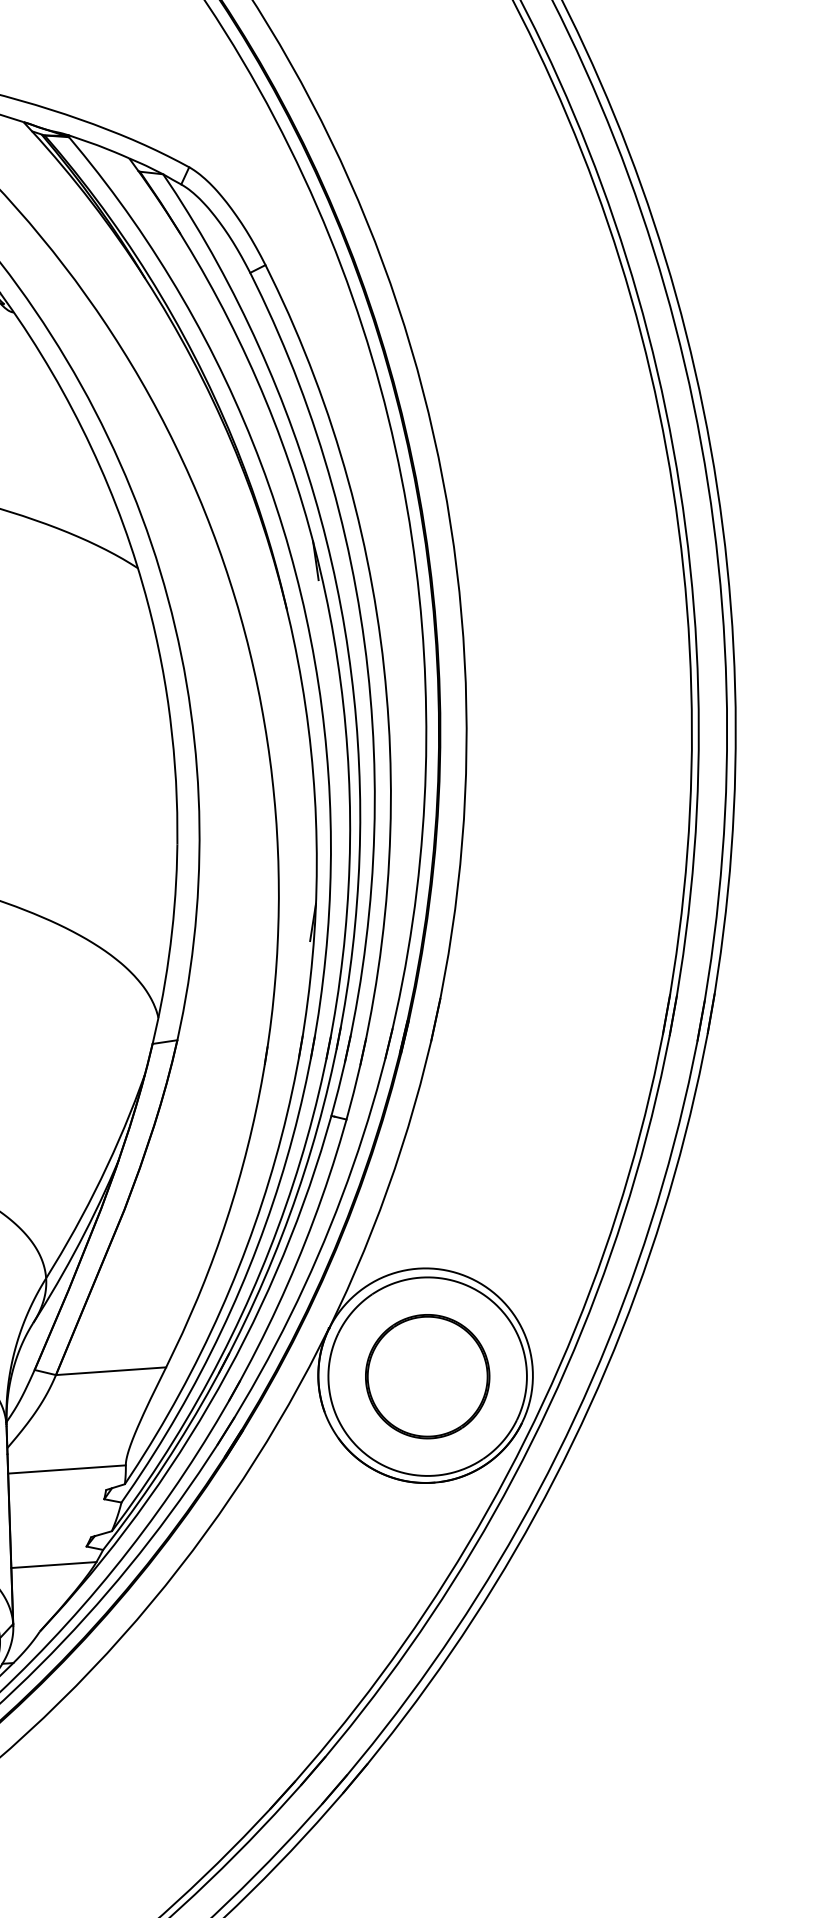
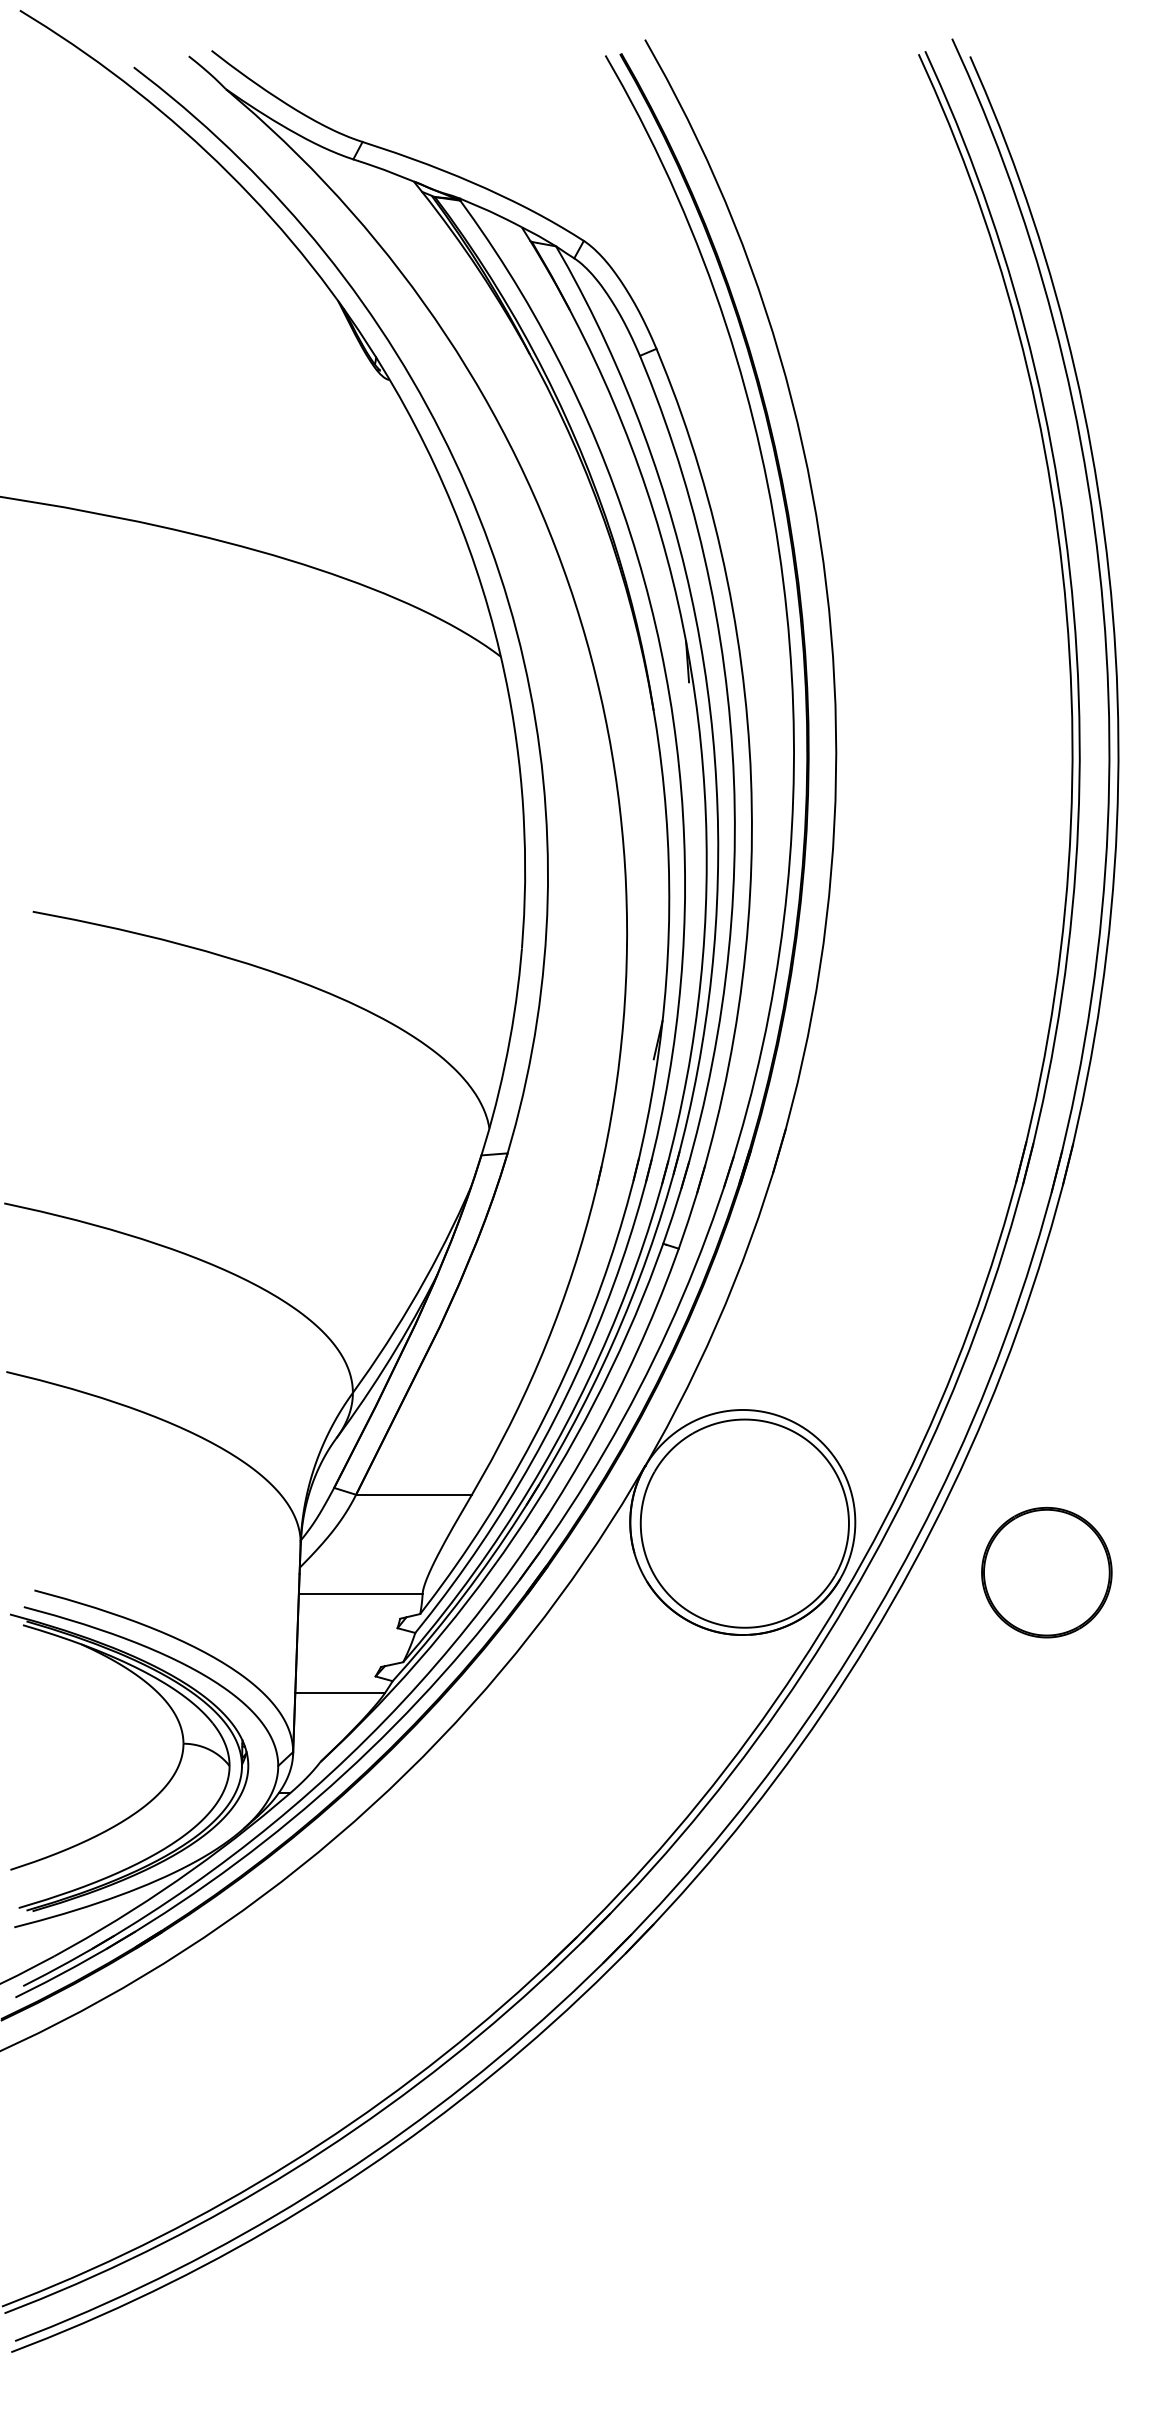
part: (427, 1376) -> (1046, 1572), moved

